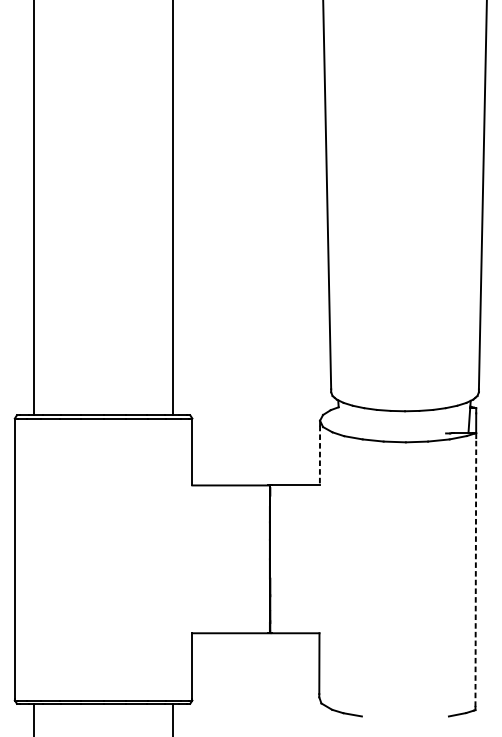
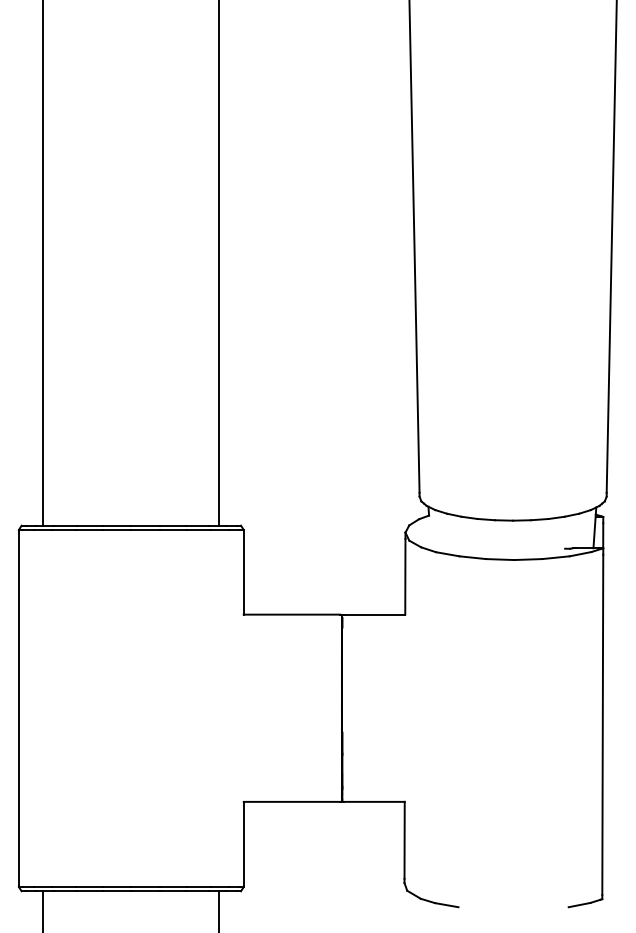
line: (320, 455) -> (405, 576), dashed -> solid
line: (475, 572) -> (602, 724), dashed -> solid

